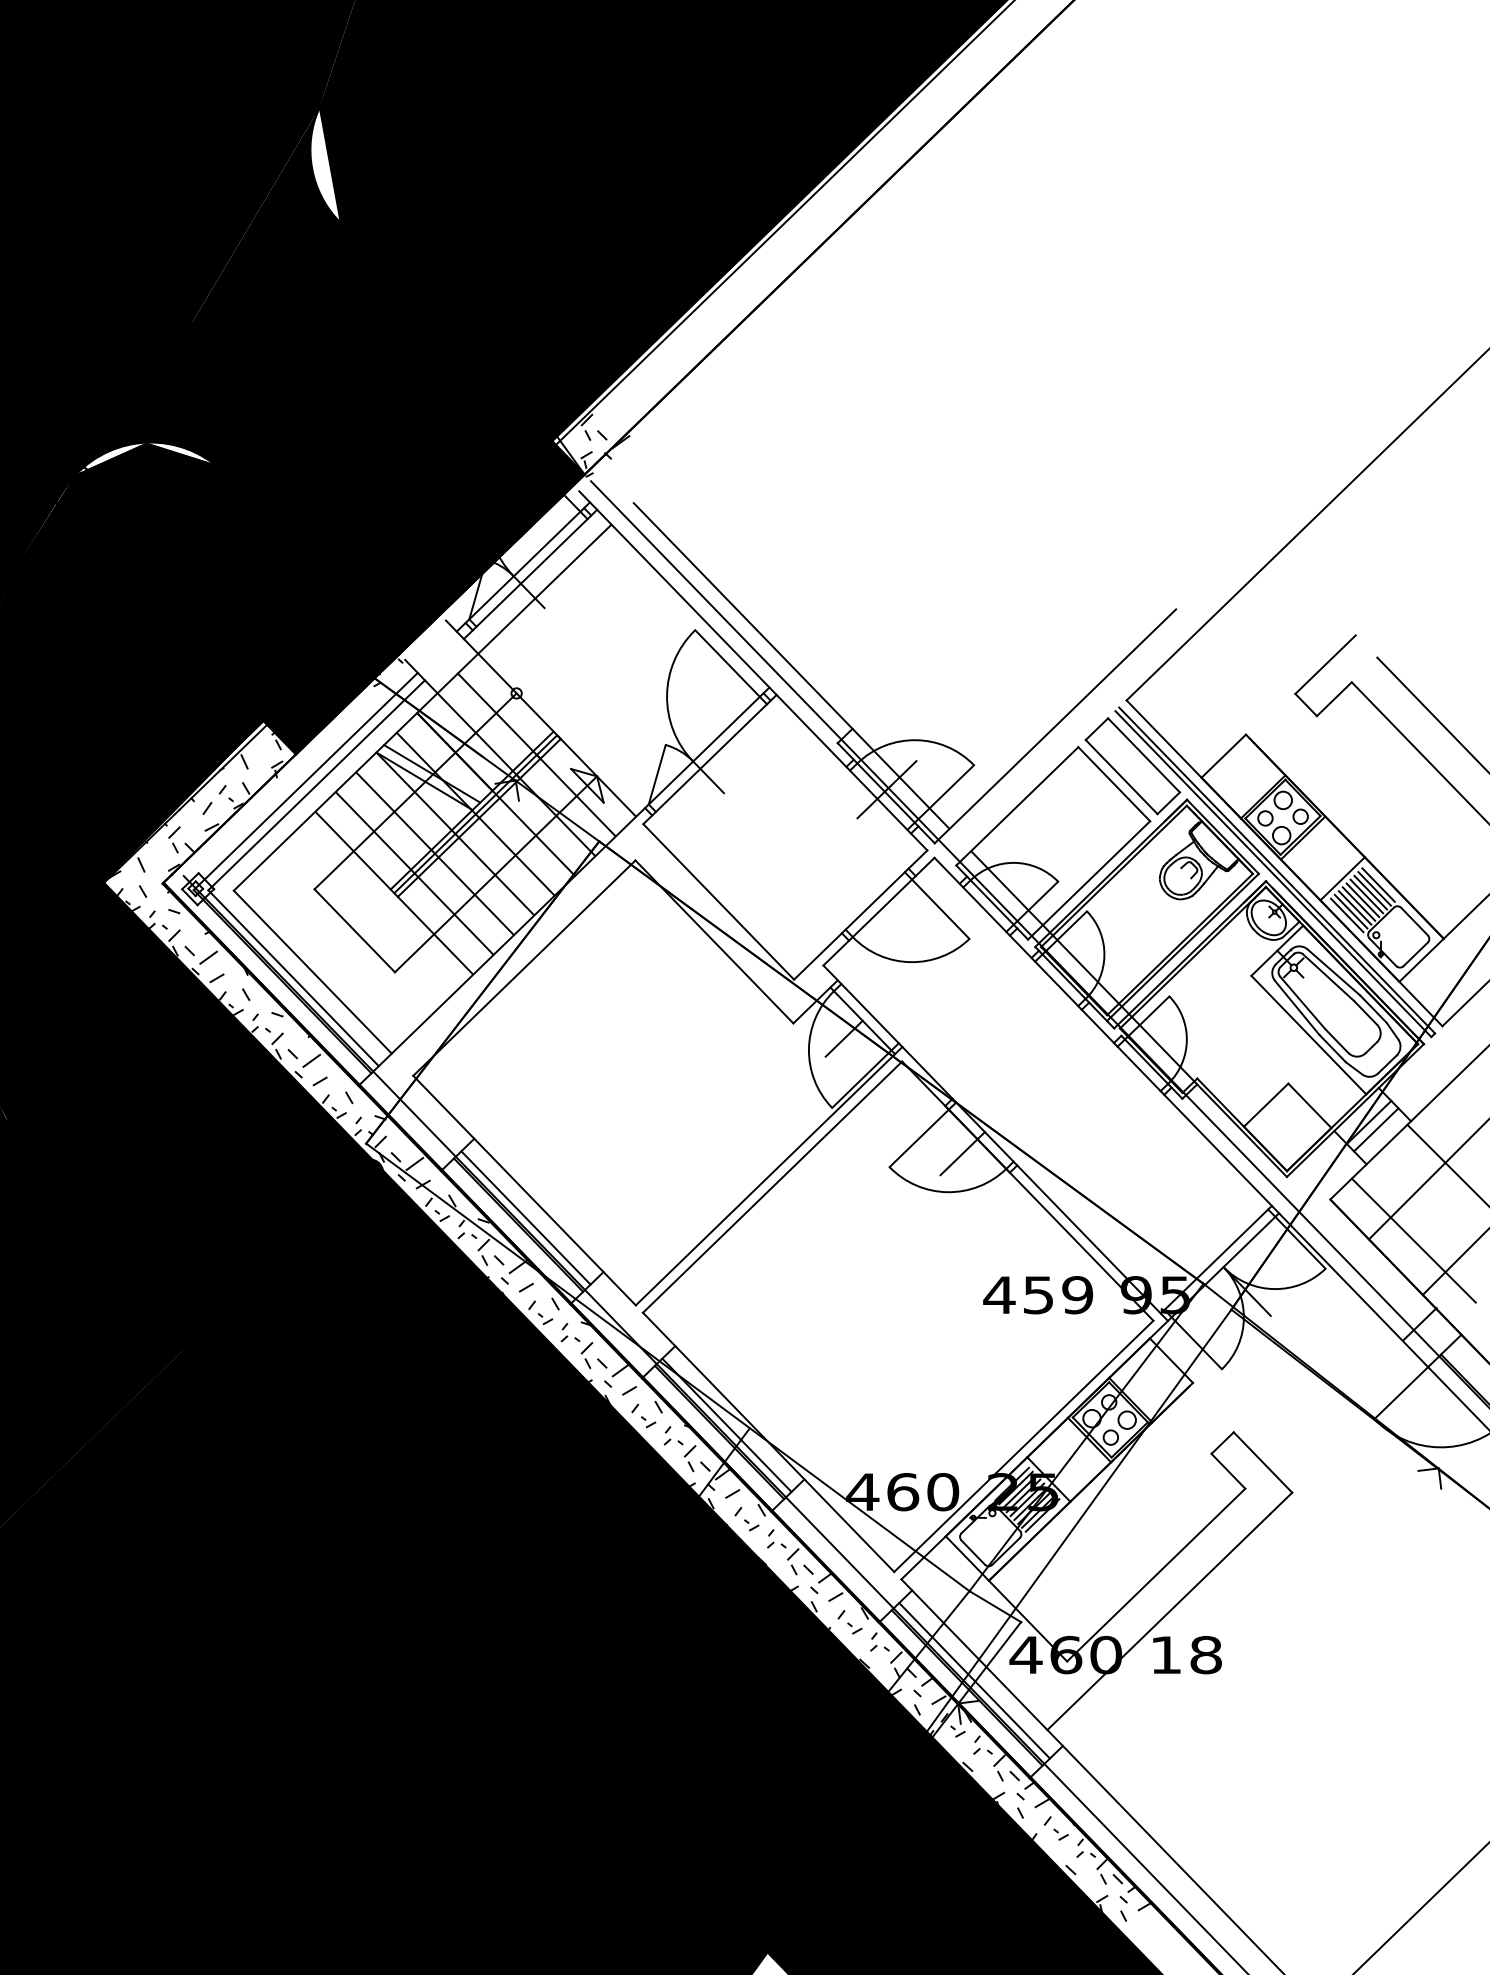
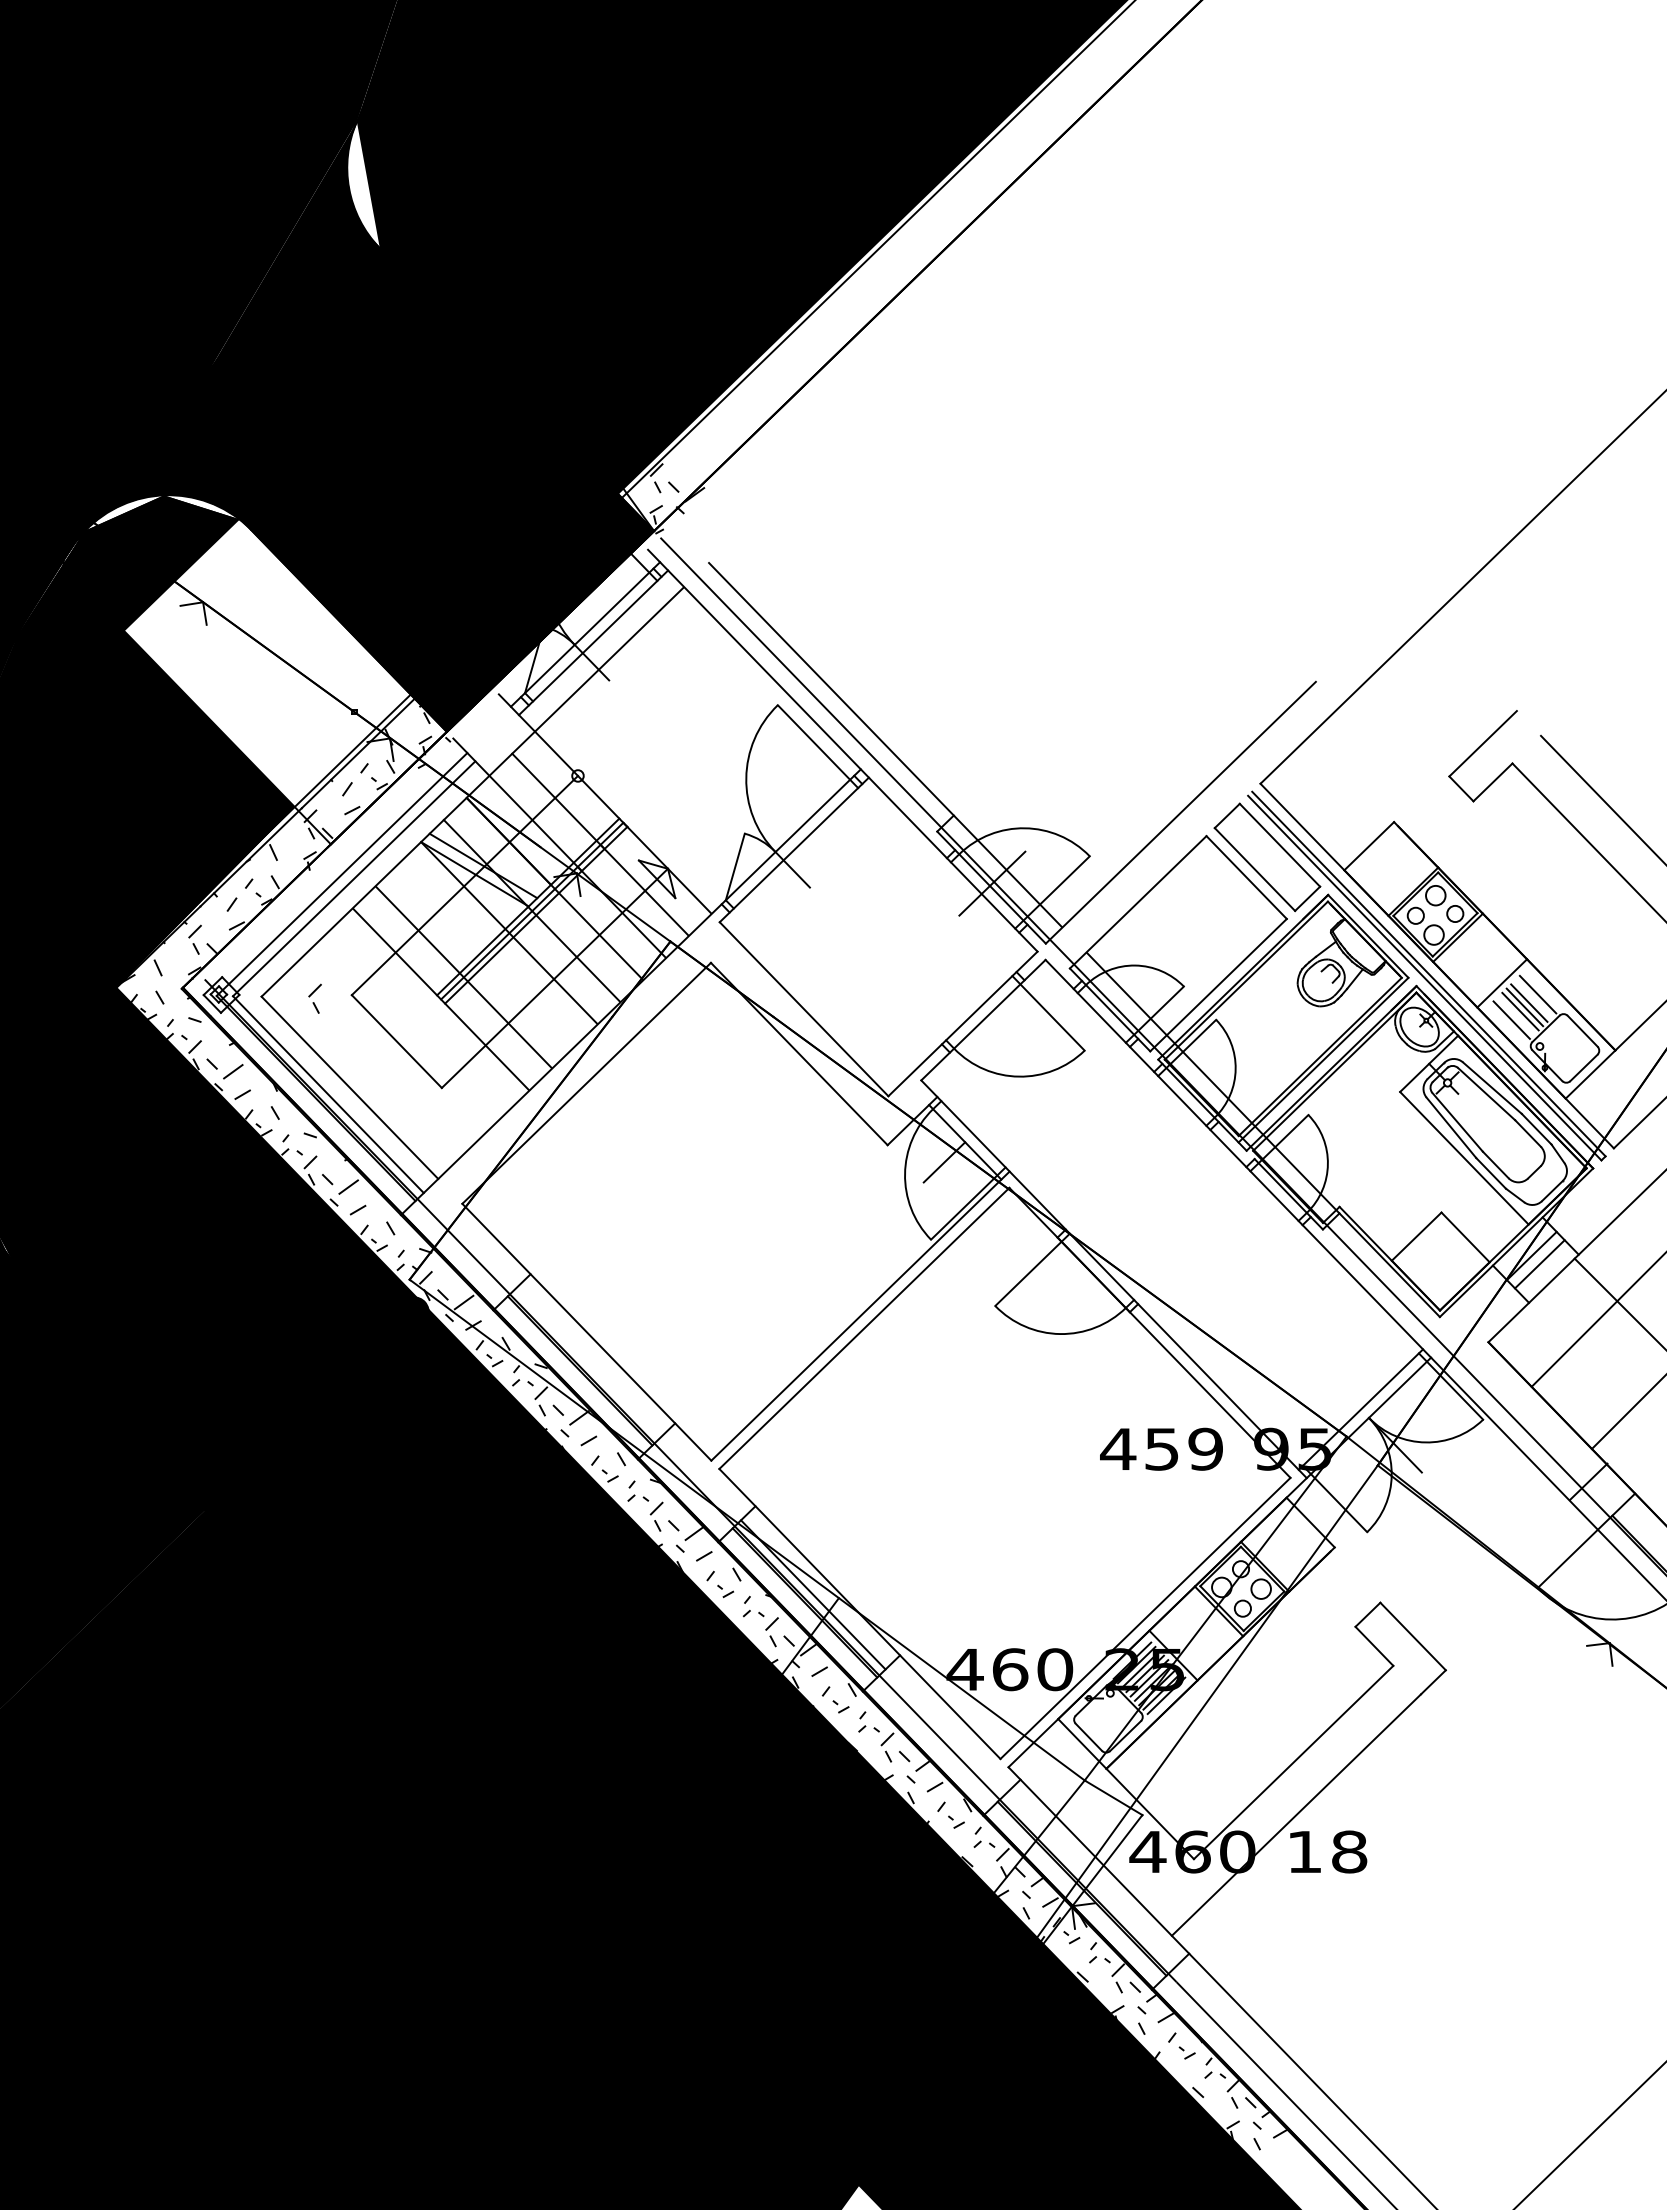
fill: (254, 609) -> (284, 681), removed
line: (434, 853) -> (486, 955), removed
line: (1378, 885) -> (1542, 990), removed
part: (281, 892) -> (314, 998), added
line: (1370, 892) -> (1533, 998), removed
line: (1354, 907) -> (1515, 1015), removed
line: (1347, 915) -> (1507, 1024), removed
line: (963, 1153) -> (1077, 1290), removed
line: (526, 1217) -> (588, 1362), removed
line: (1413, 1239) -> (1581, 1387), removed
line: (974, 1680) -> (1090, 1880), removed

